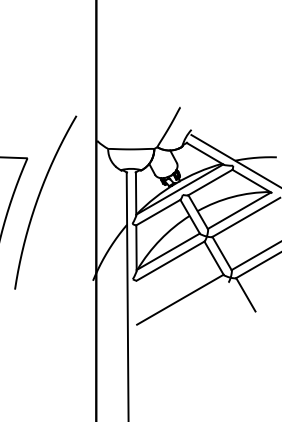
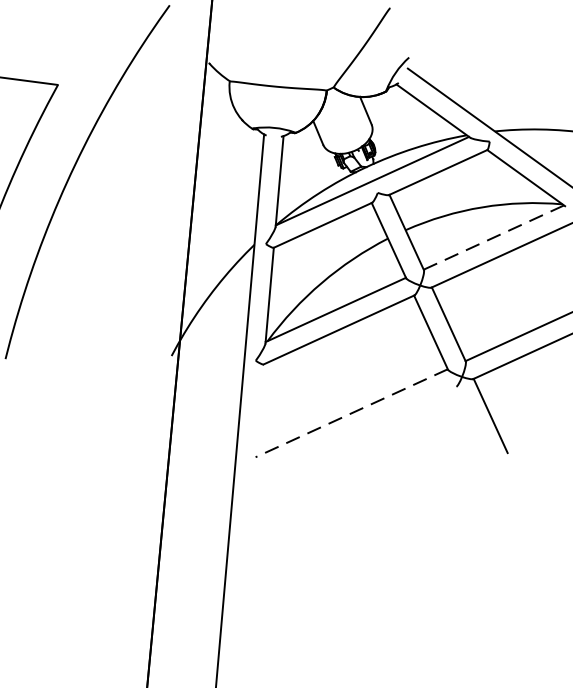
line: (239, 210) -> (494, 237), solid -> dashed
line: (180, 299) -> (352, 412), solid -> dashed

